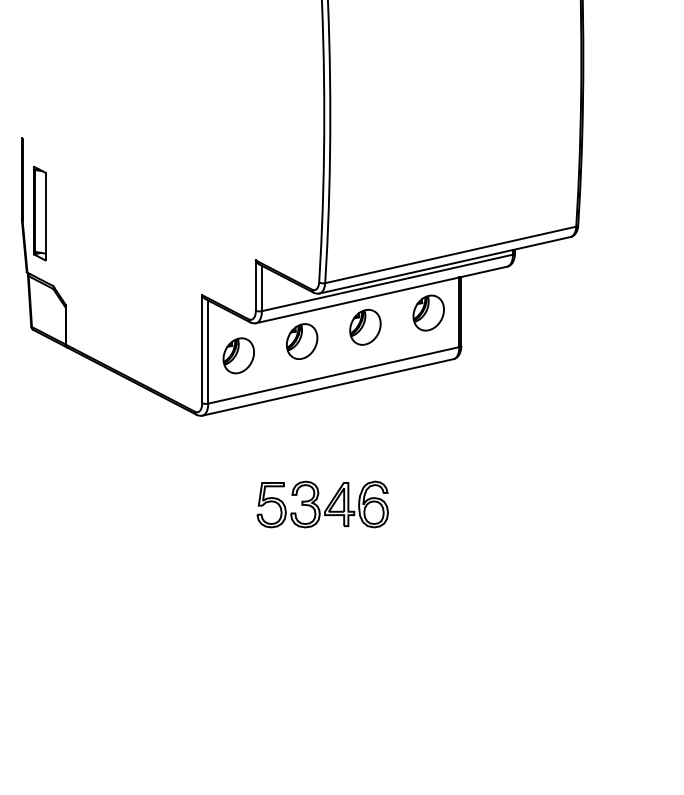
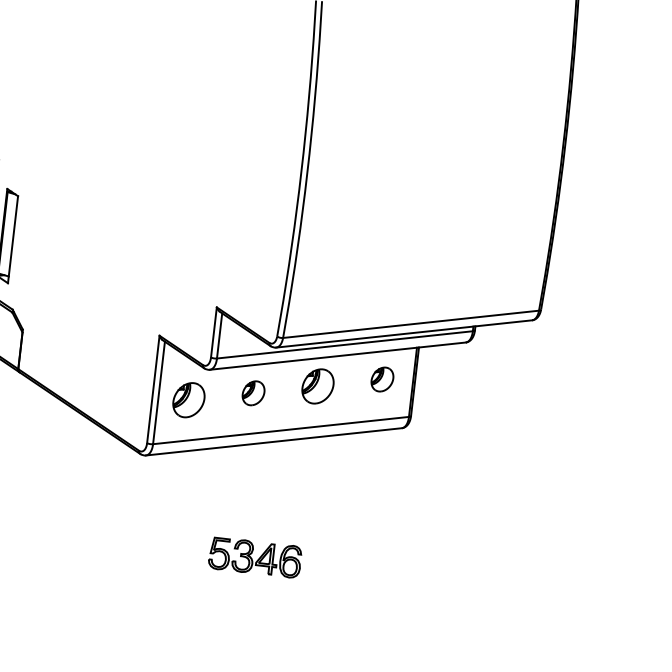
part: (428, 312) -> (382, 378), size x0.7
part: (302, 341) -> (253, 393), size x0.7
part: (322, 504) -> (254, 557), size x0.7

